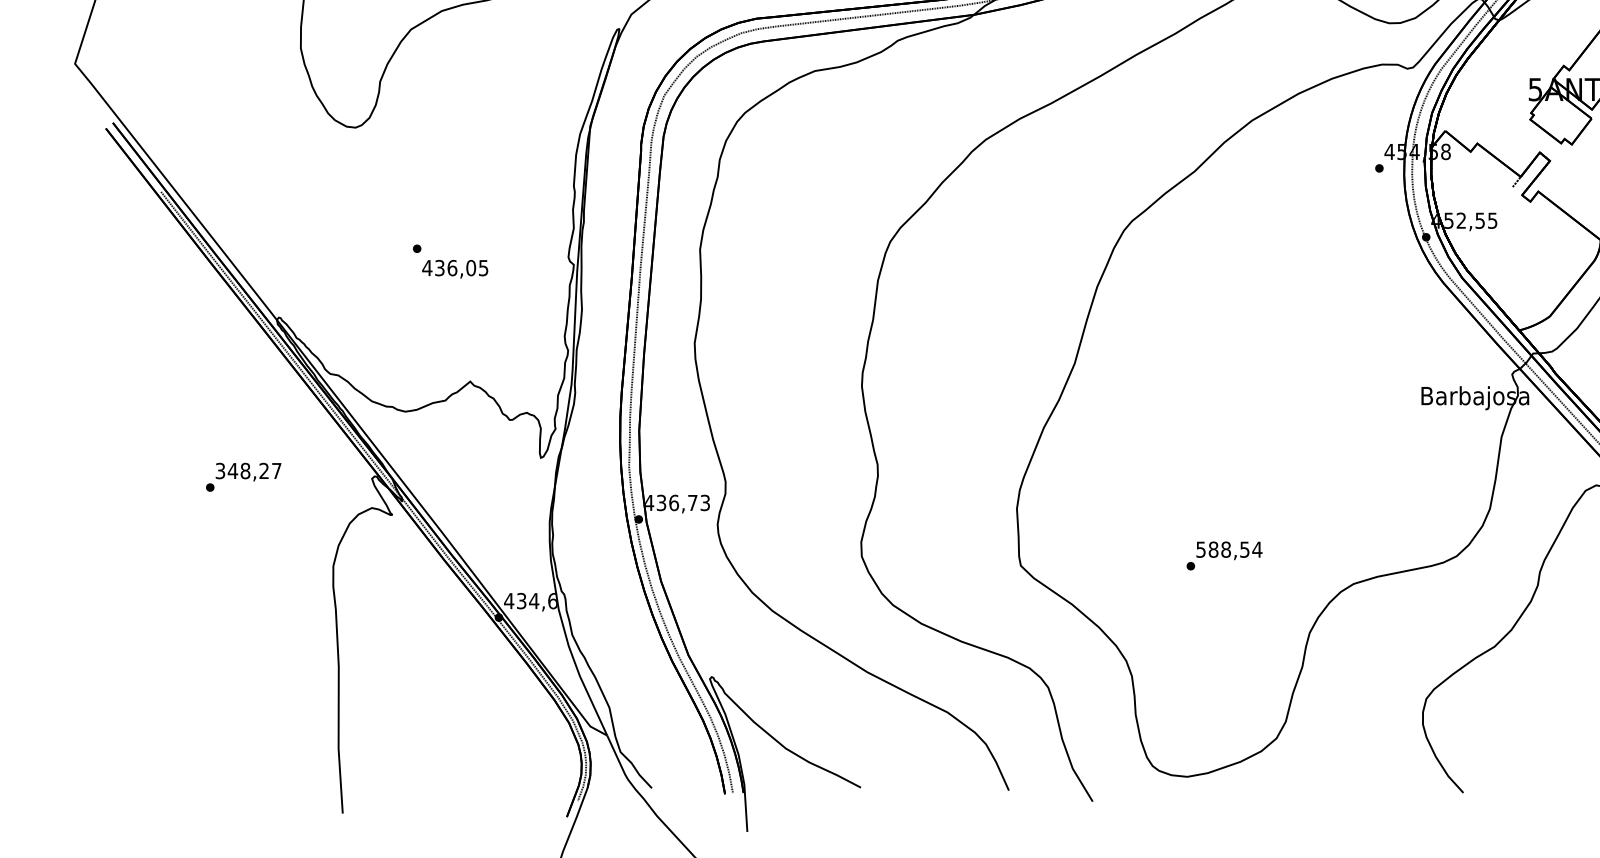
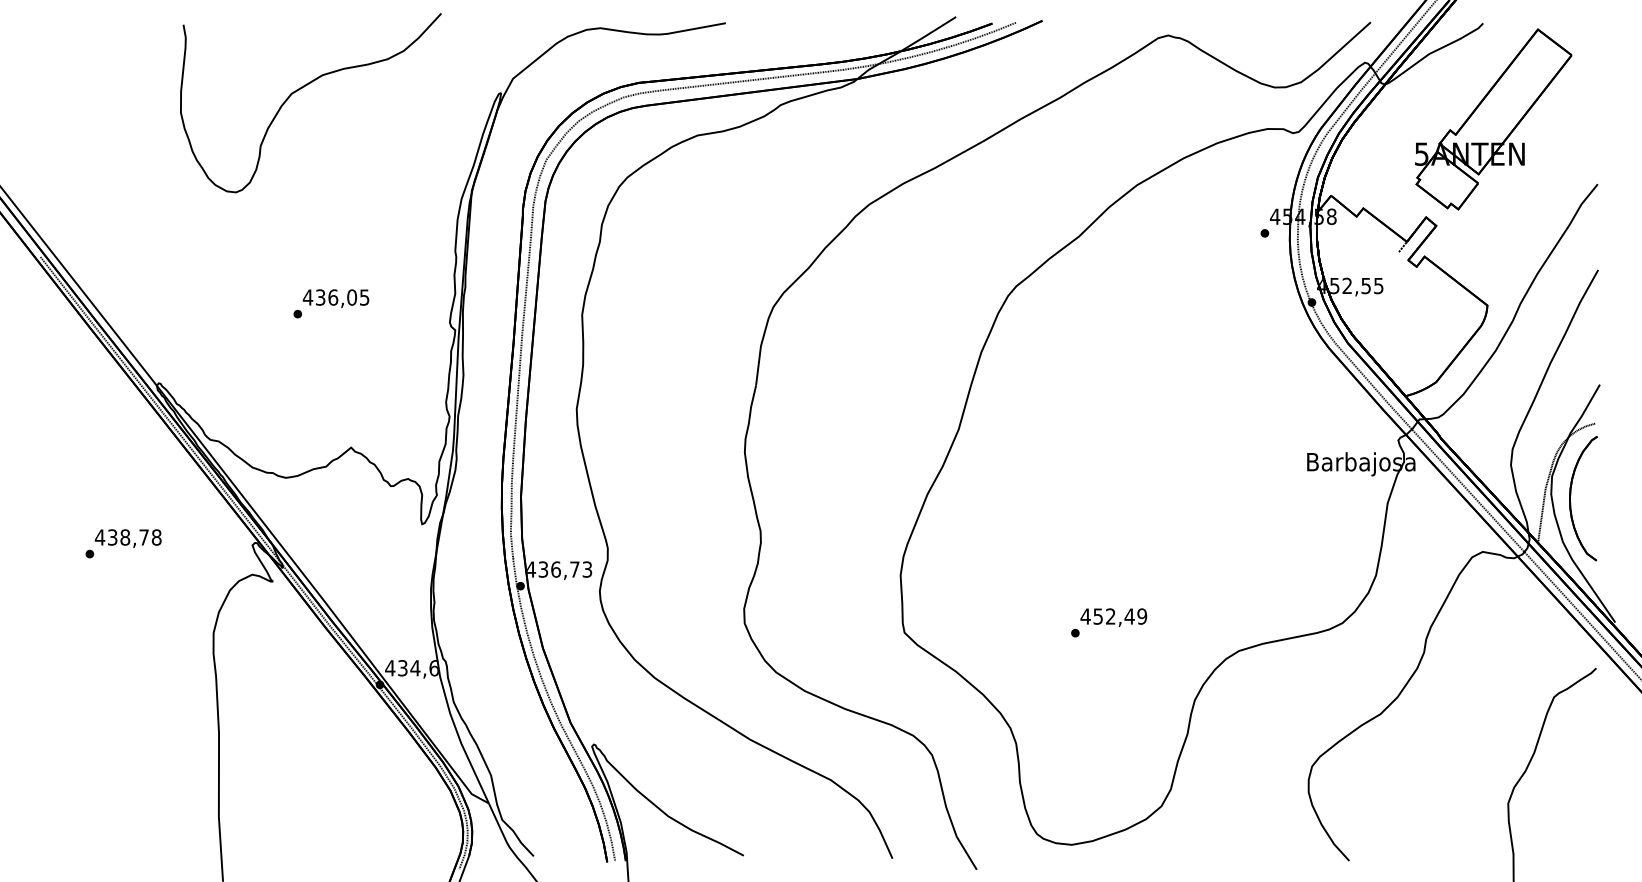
text: (454, 269) -> (335, 298), moved
text: (247, 471) -> (127, 537), 348,27 -> 438,78
text: (1228, 549) -> (1113, 616), 588,54 -> 452,49

